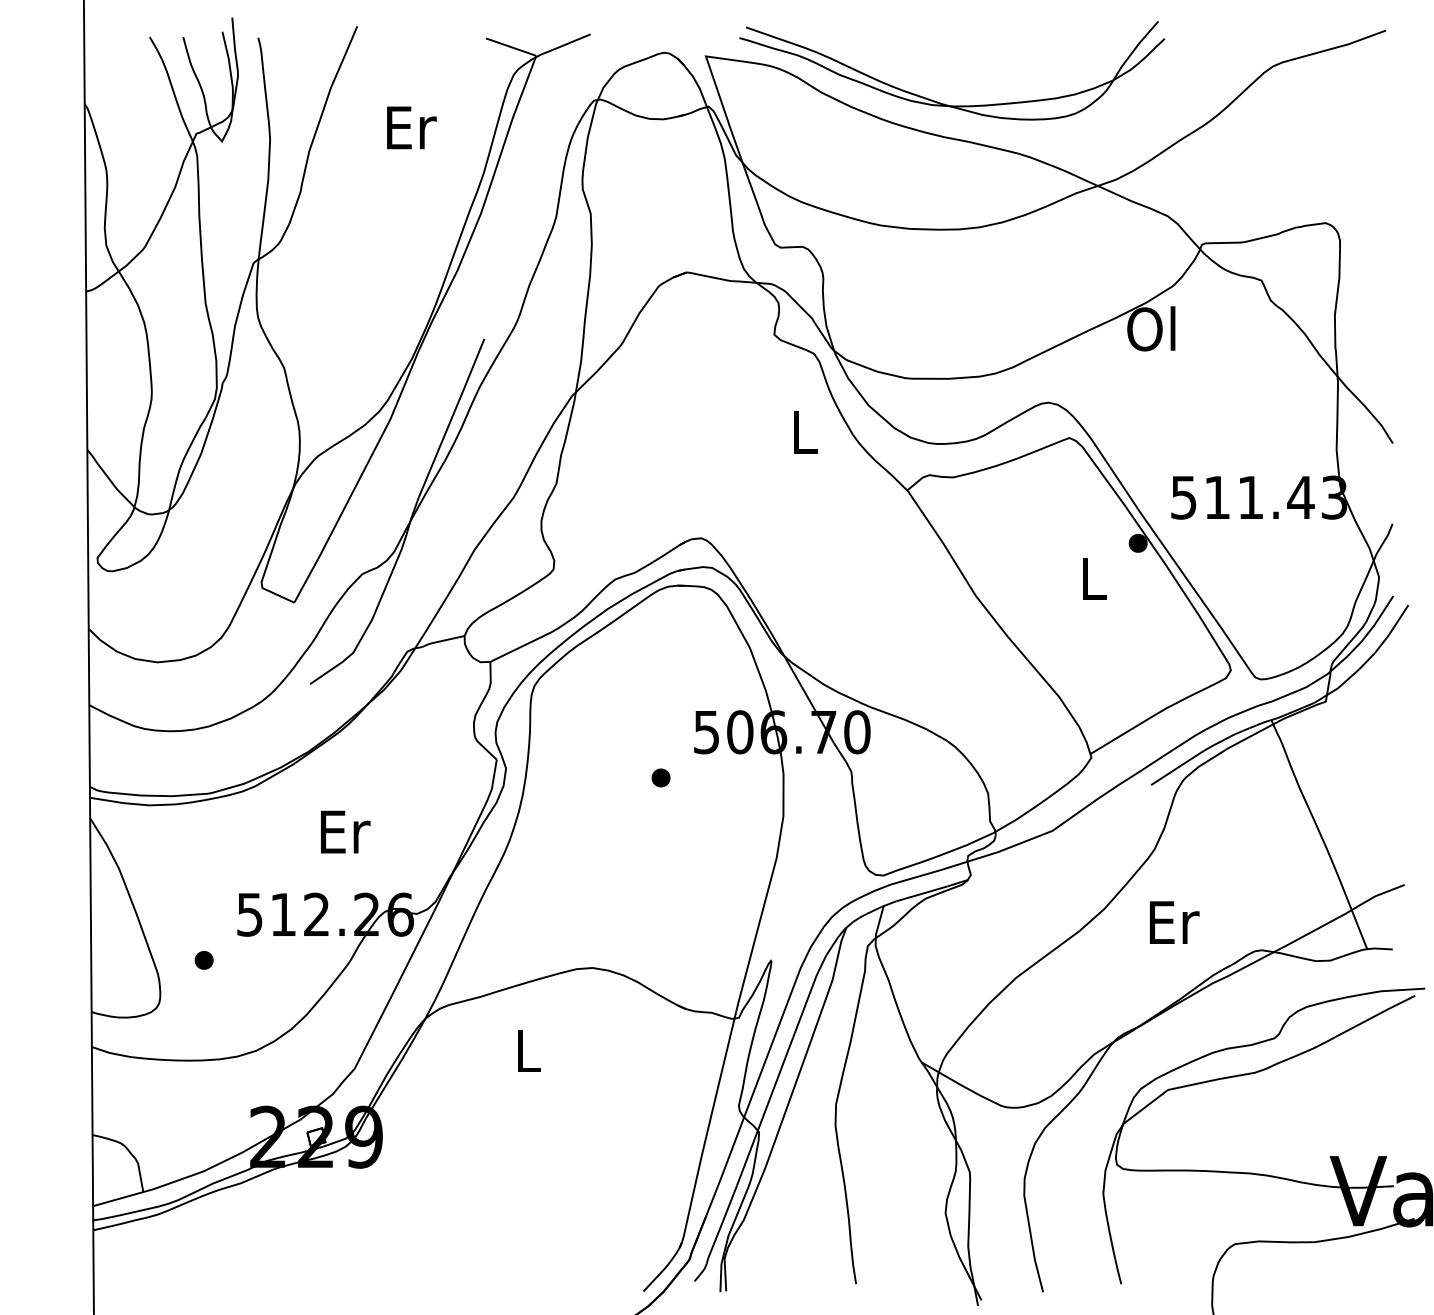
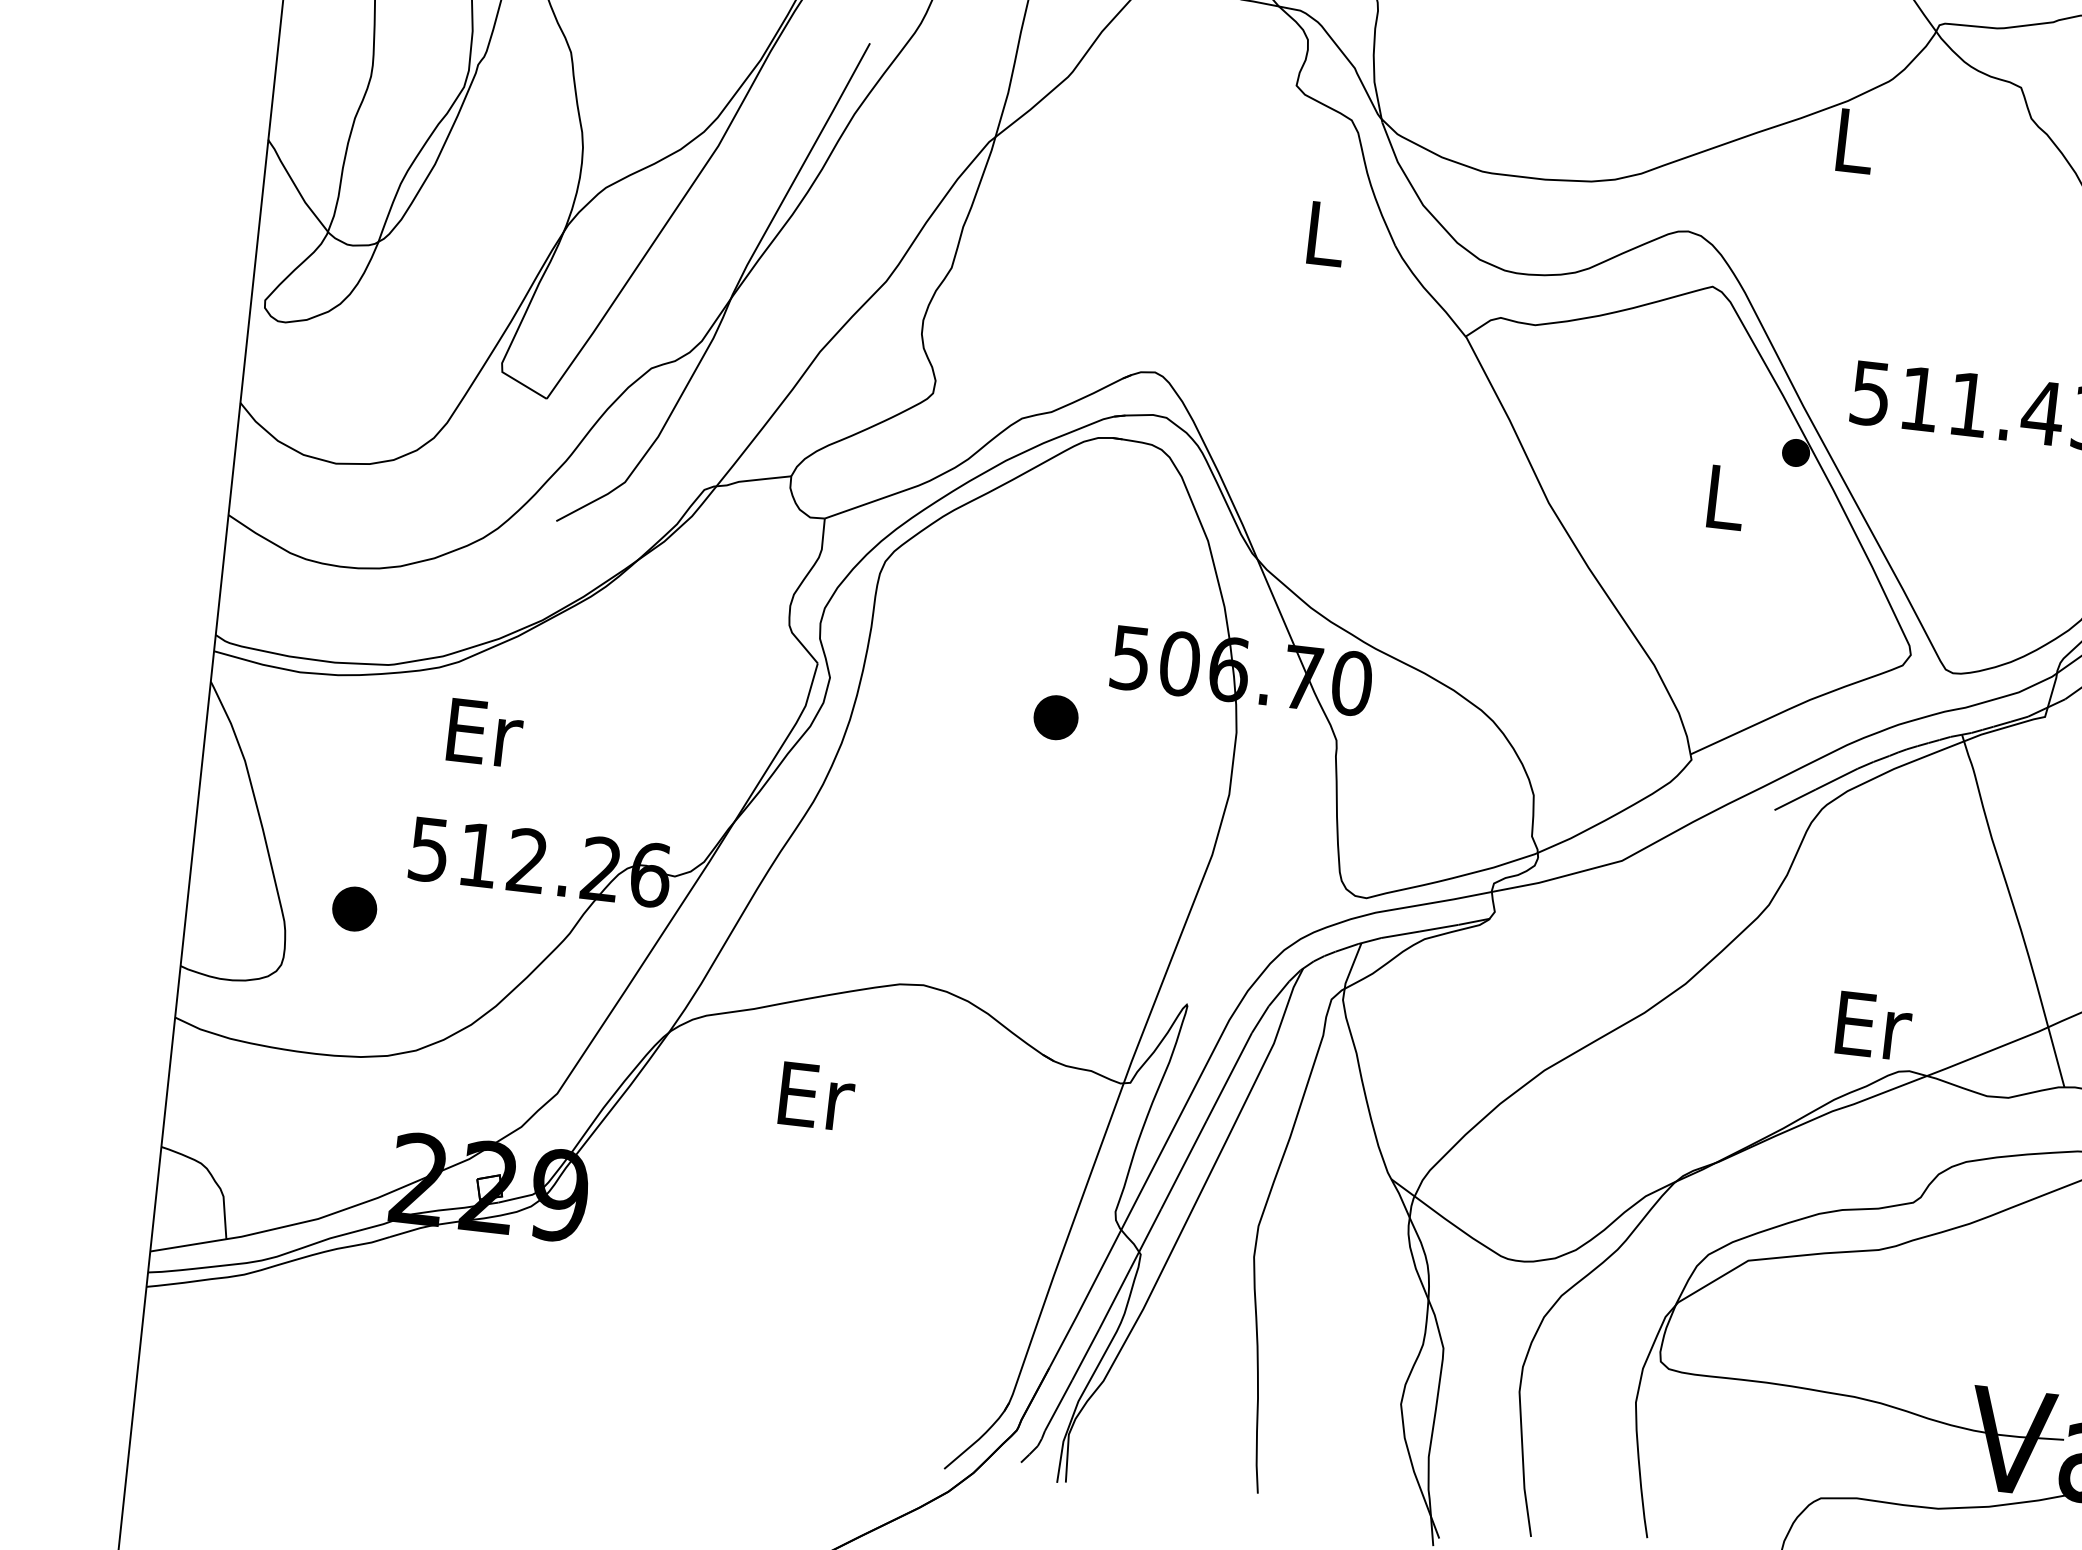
text: (1151, 328) -> (1851, 139), Ol -> L
part: (660, 777) -> (1055, 716), size x1.6
text: (345, 831) -> (485, 732), moved
text: (1174, 922) -> (1873, 1025), moved
part: (203, 960) -> (353, 909), size x1.6
text: (529, 1050) -> (817, 1095), L -> Er

